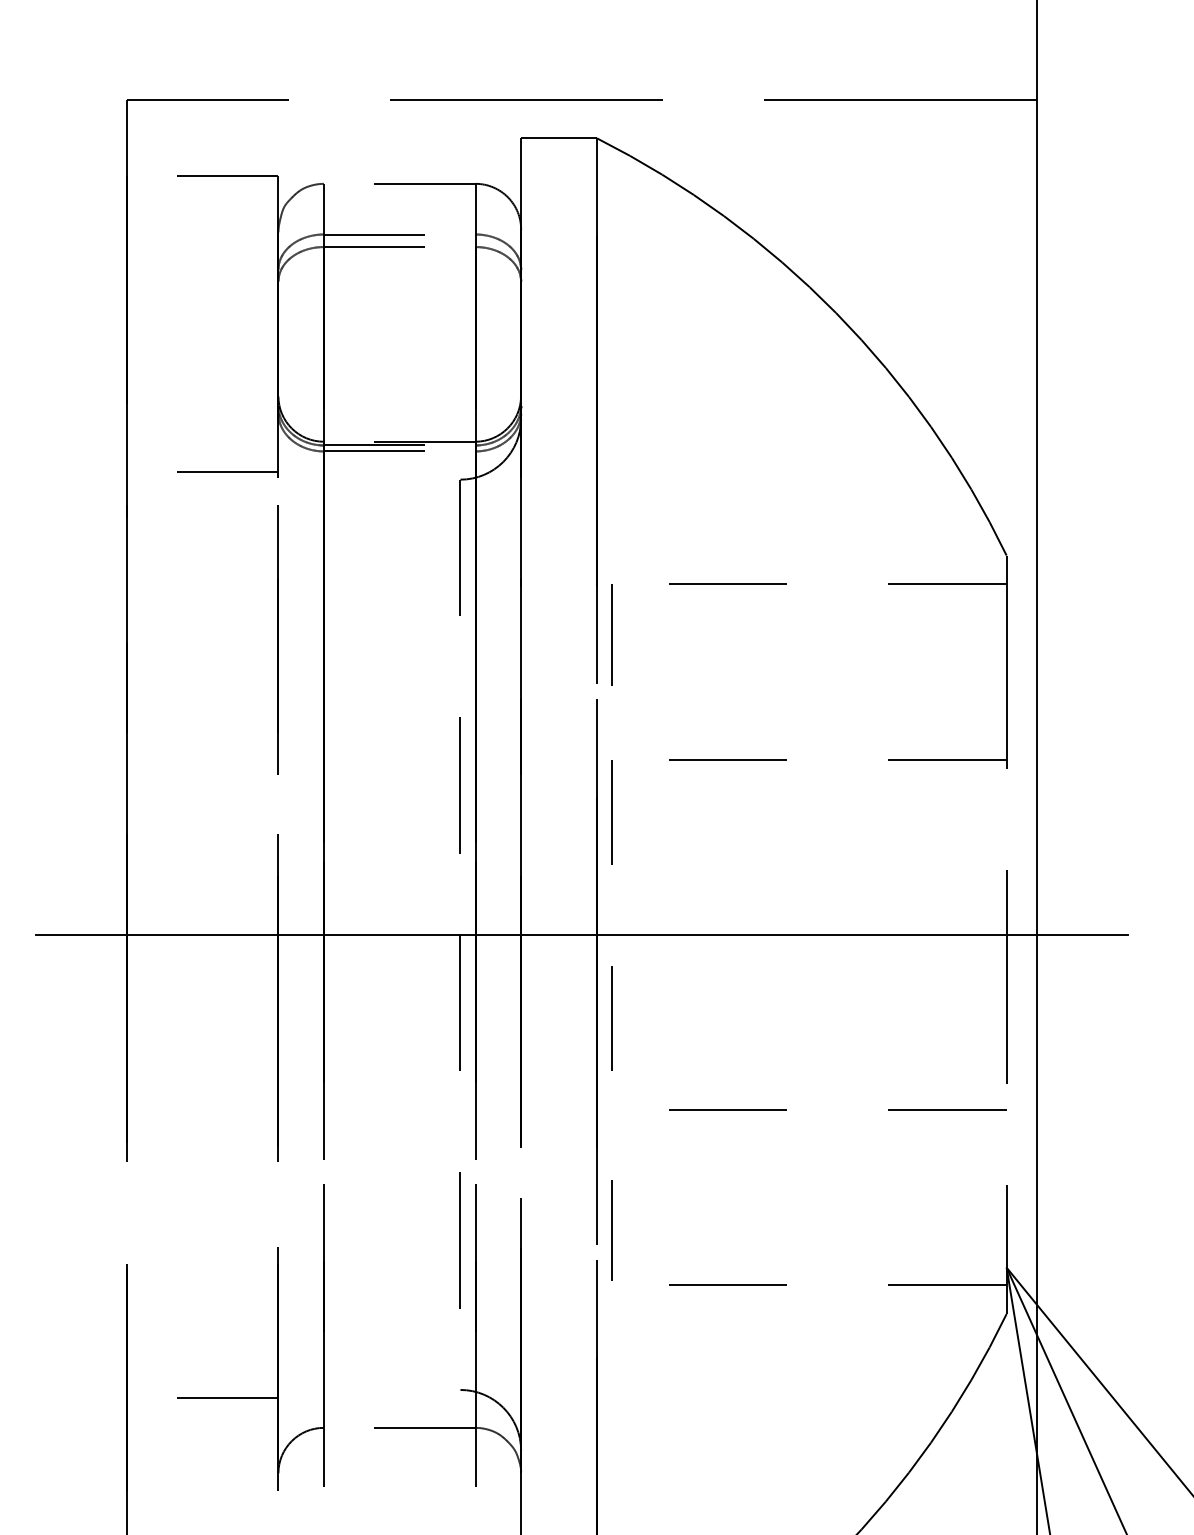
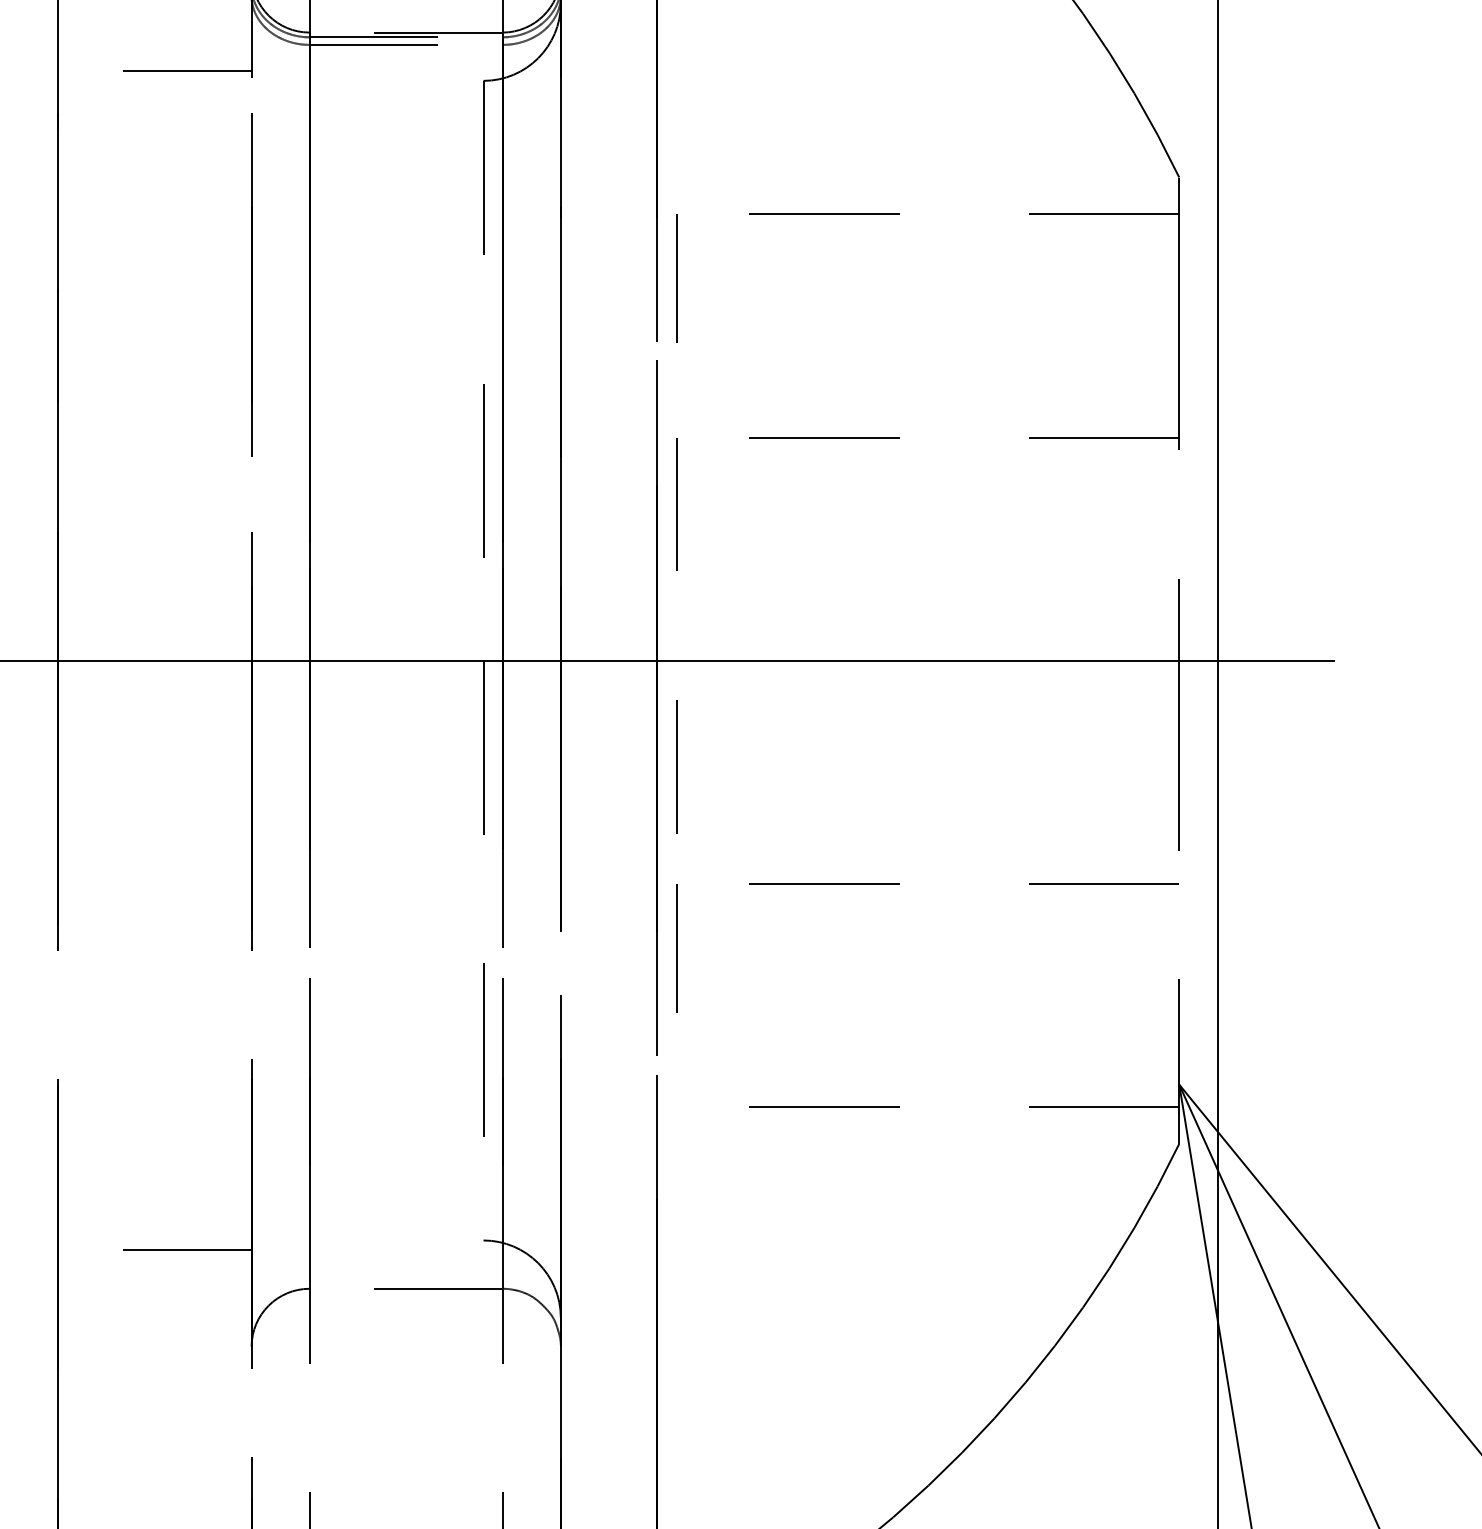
line: (611, 1230) -> (675, 948), moved

